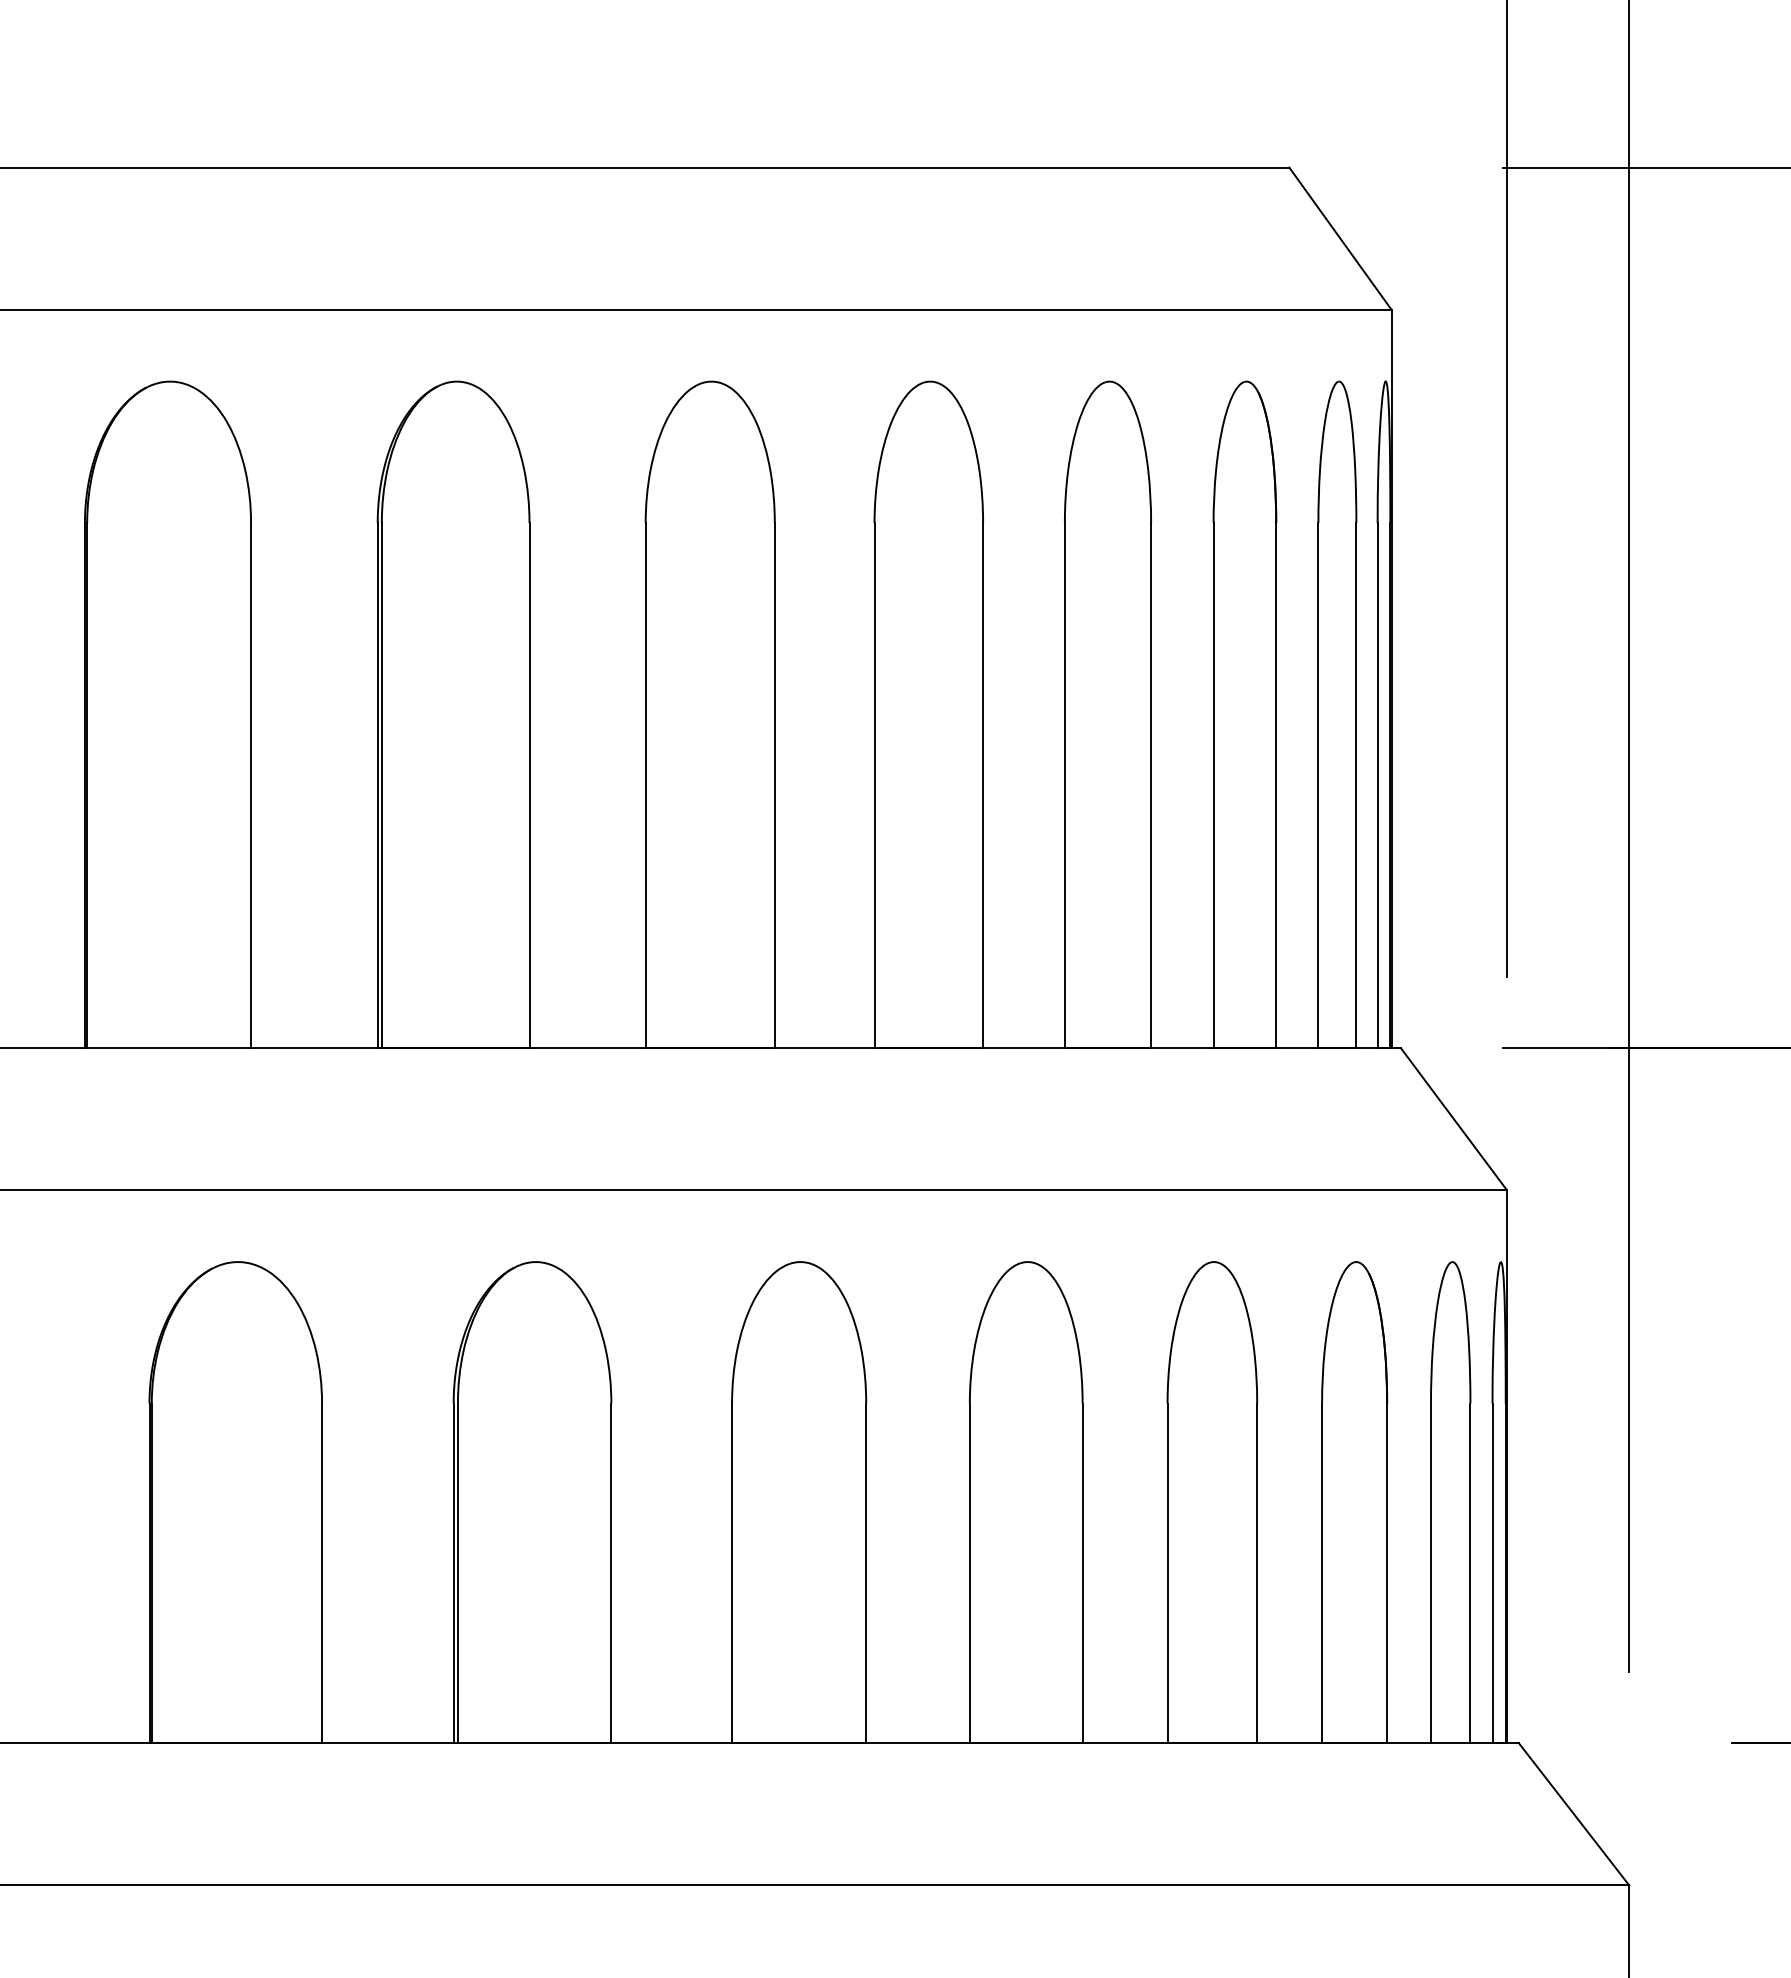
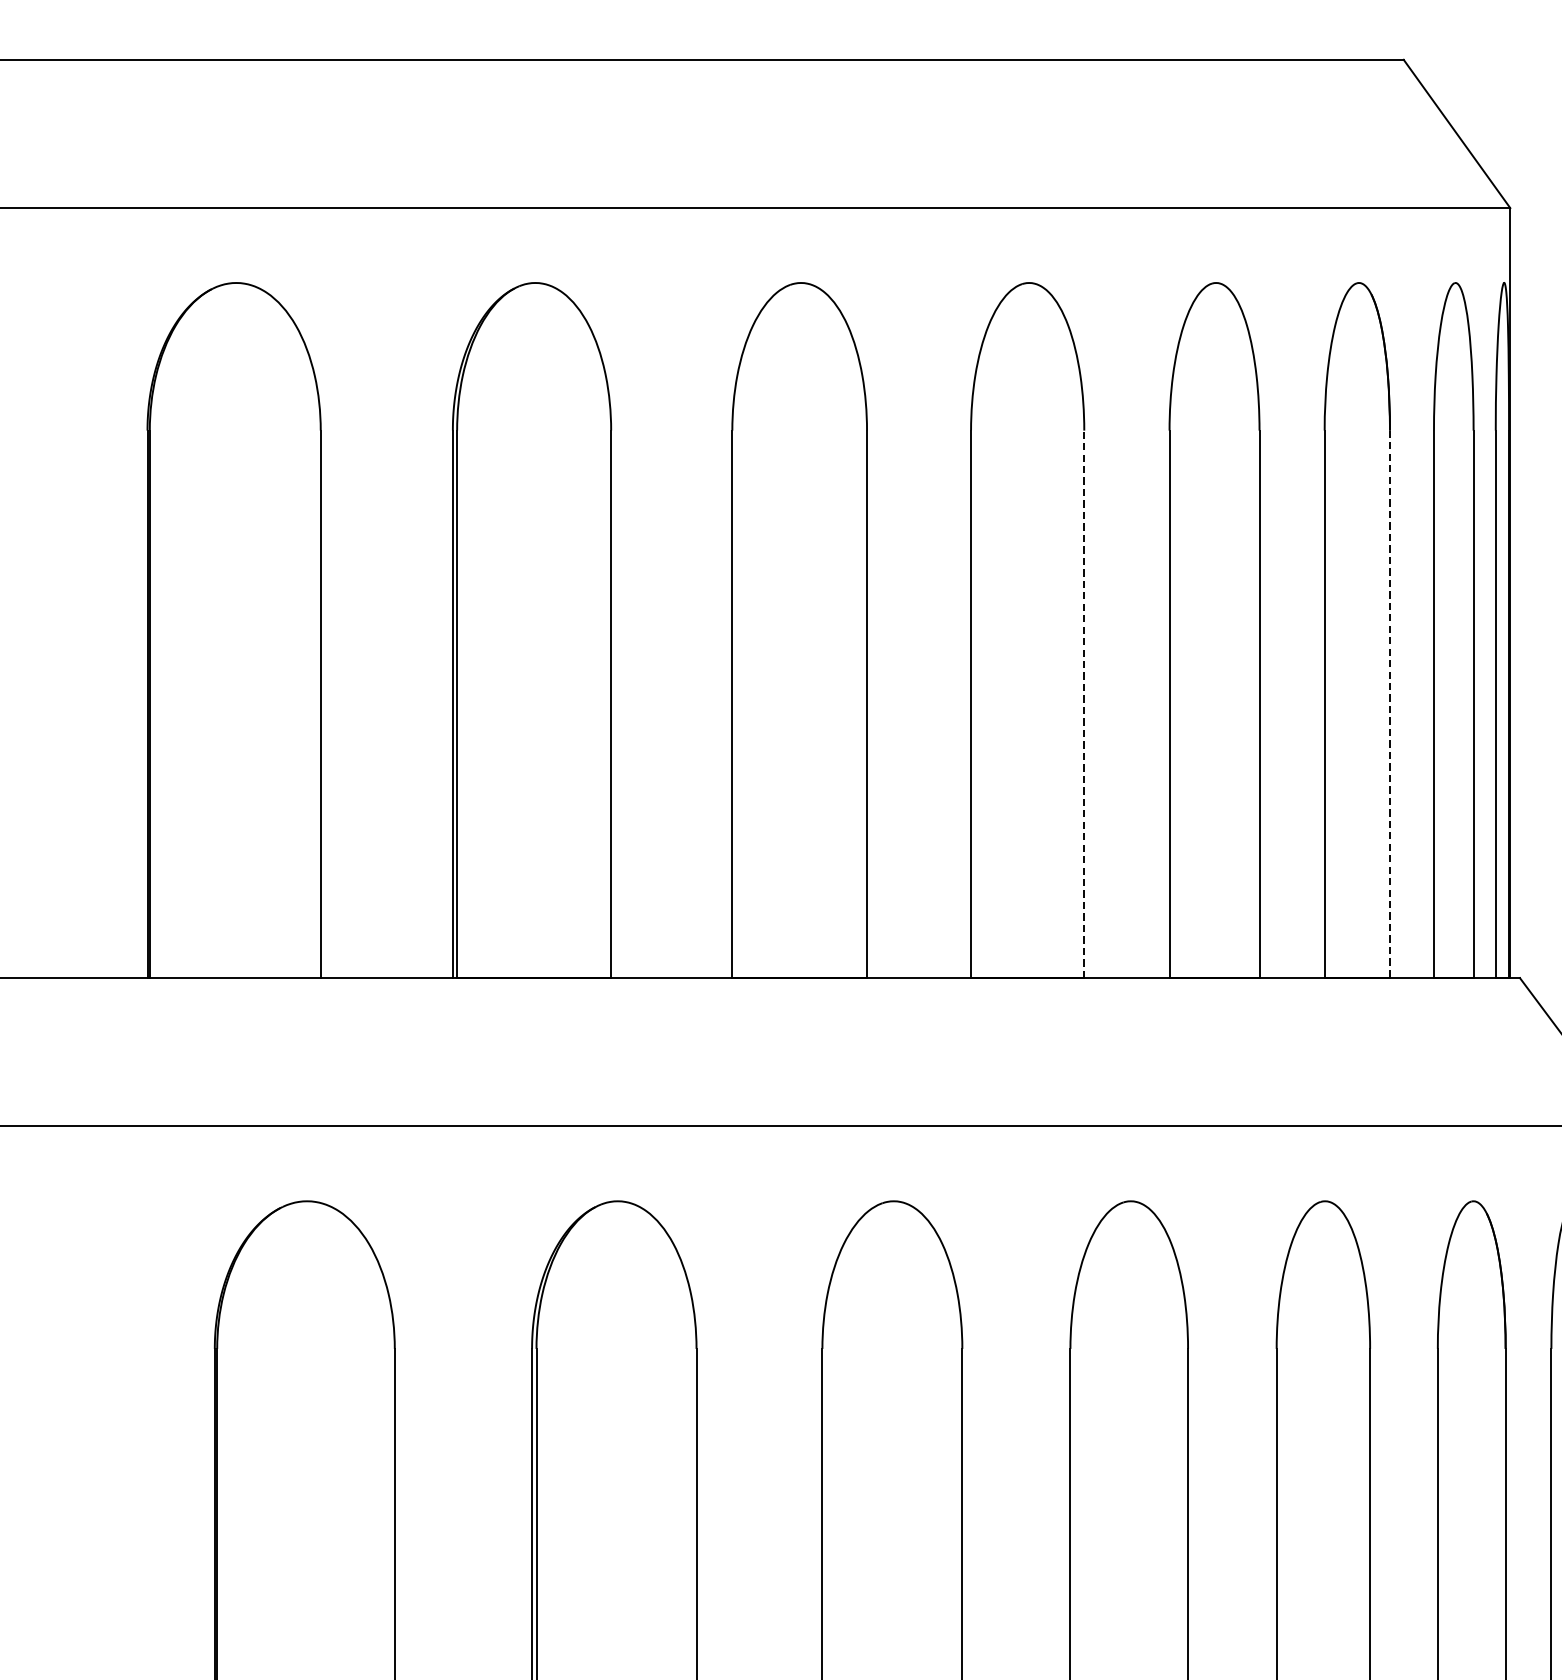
line: (983, 785) -> (1084, 704), solid -> dashed
line: (1276, 786) -> (1390, 705), solid -> dashed

